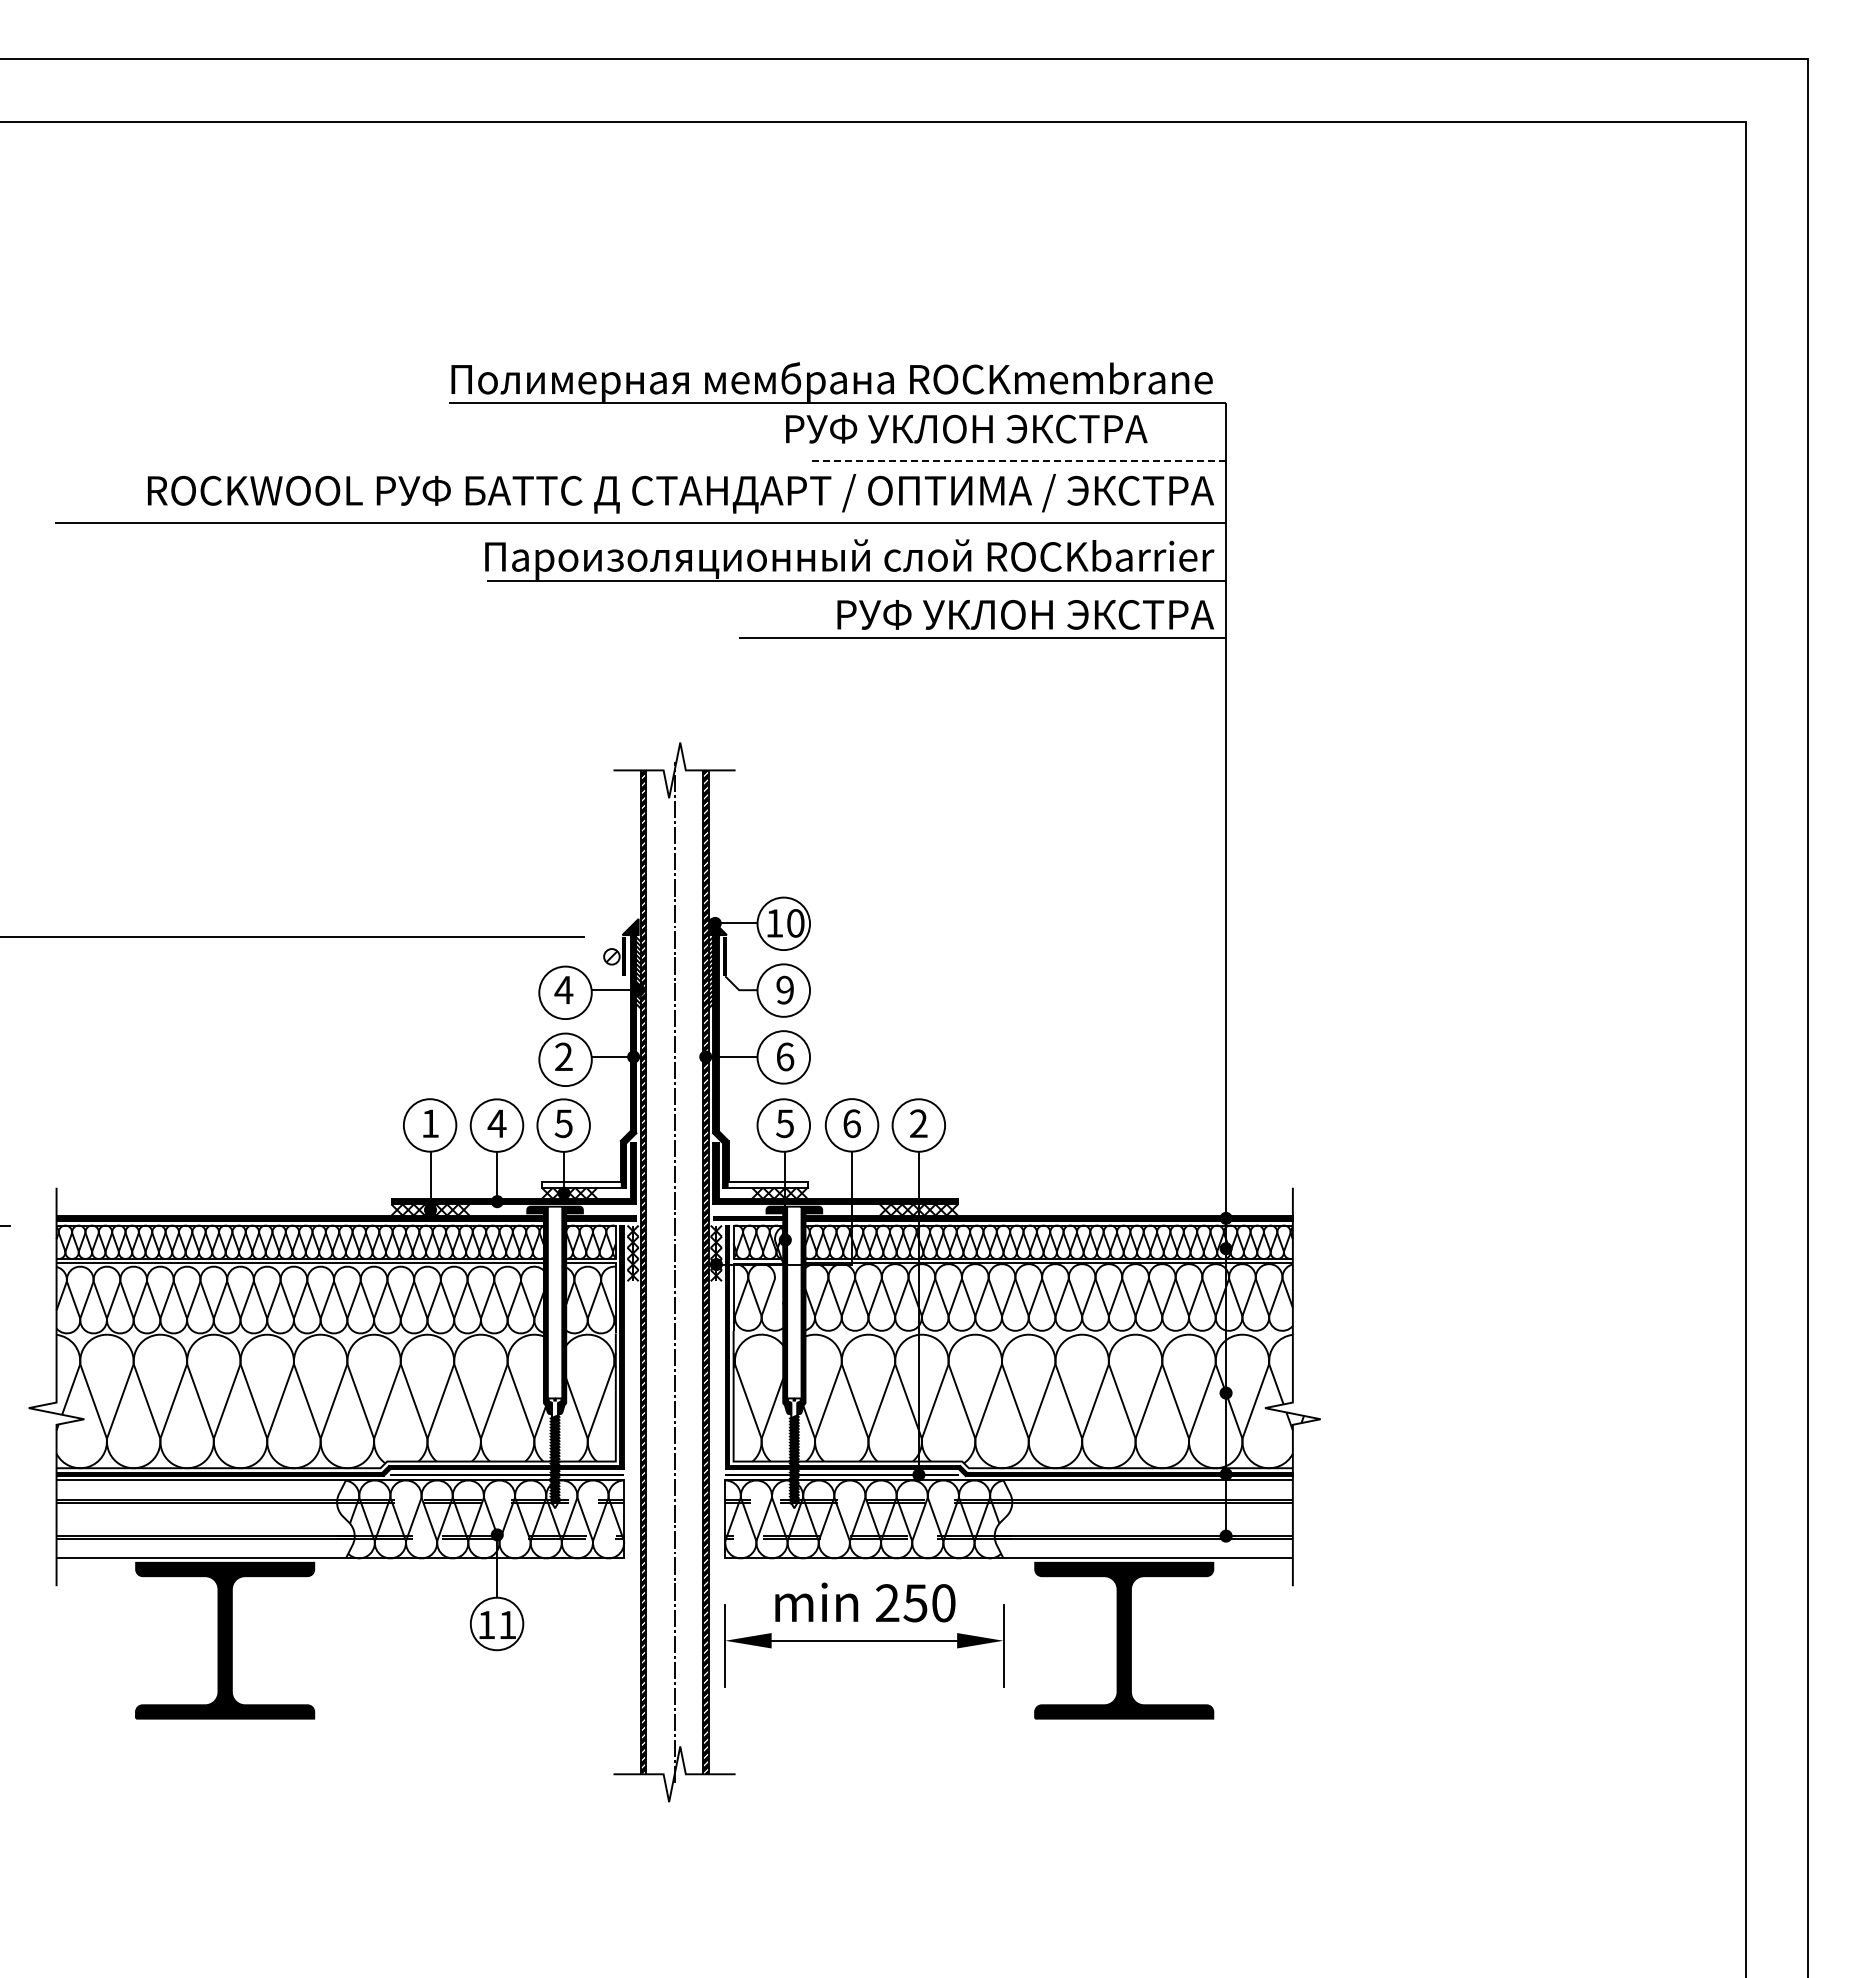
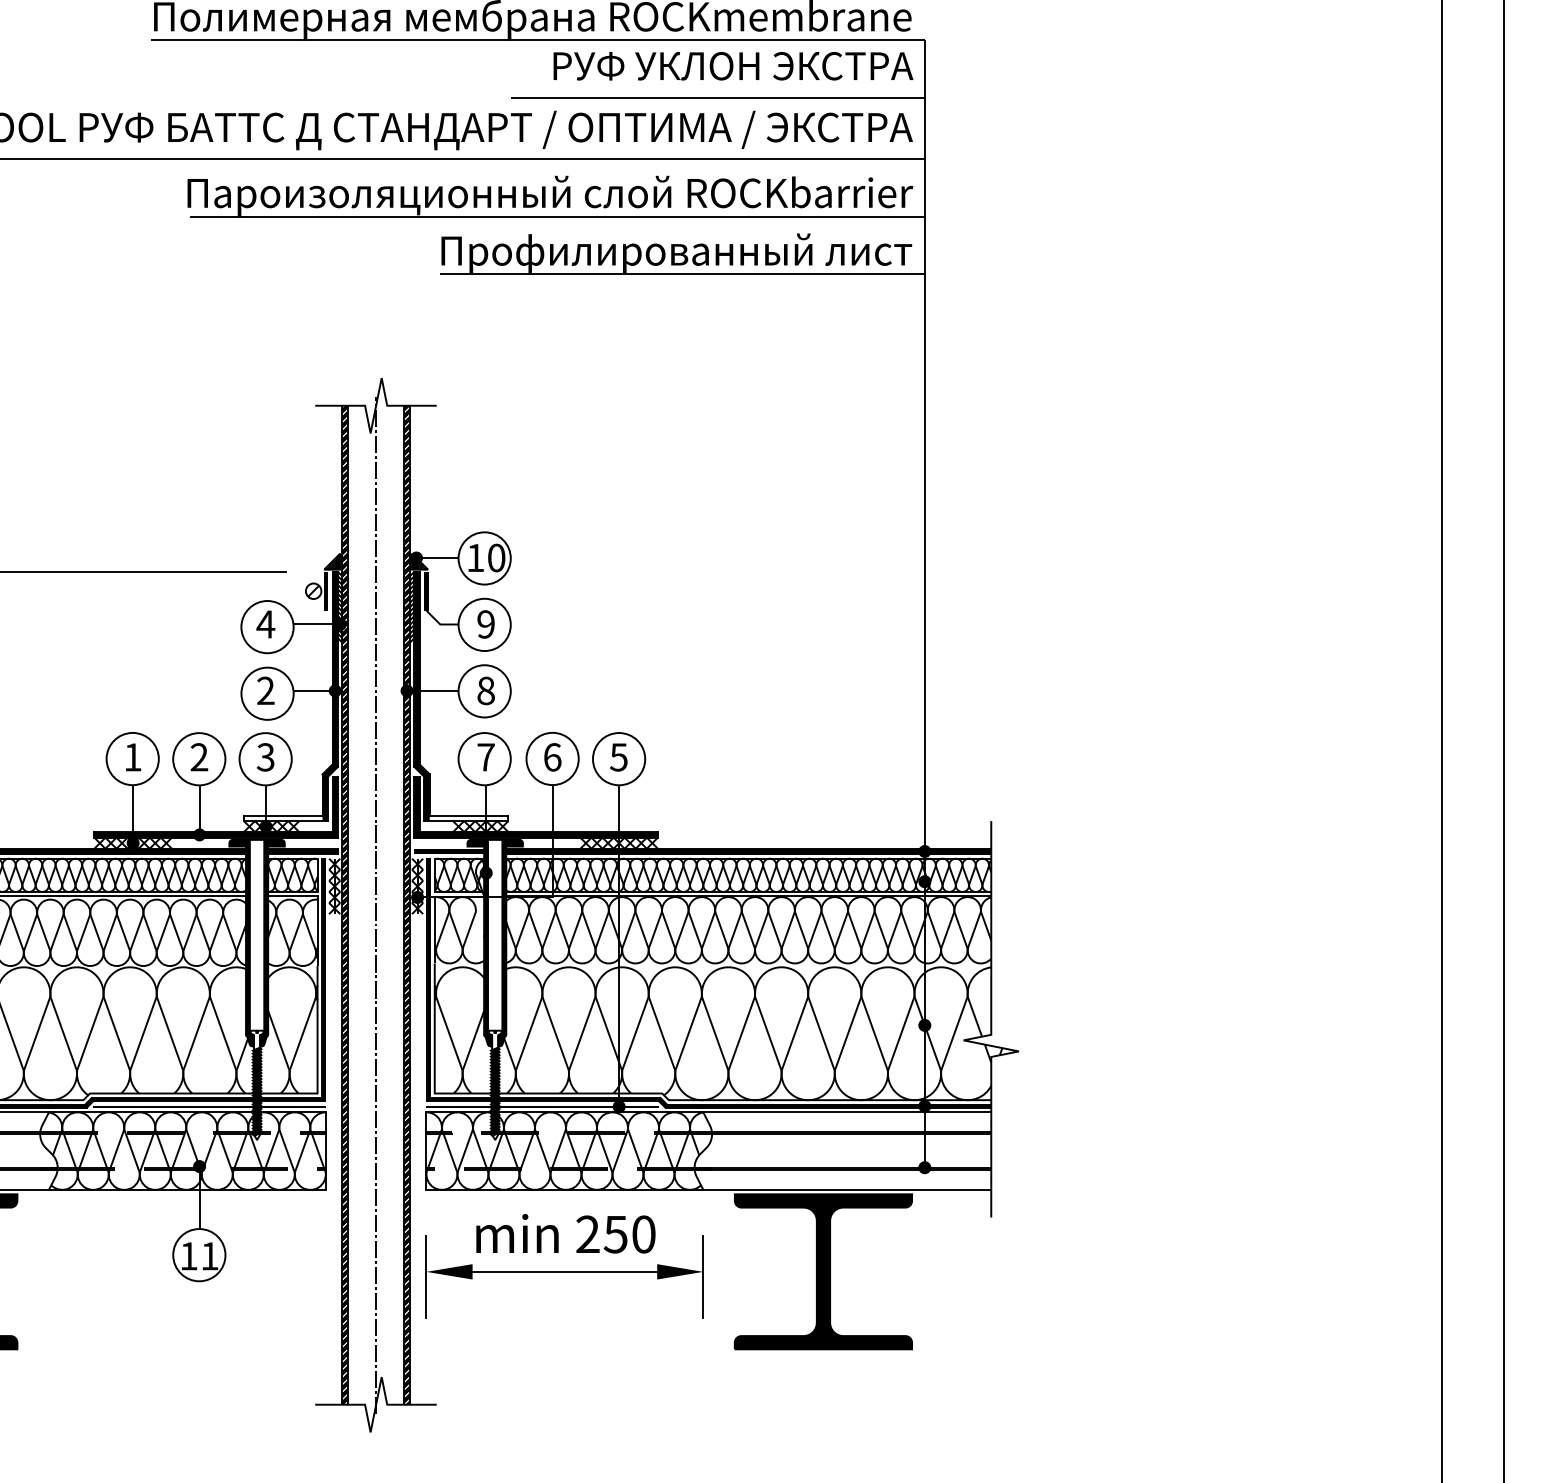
text: (966, 428) -> (733, 65), moved
line: (1018, 461) -> (718, 98), dashed -> solid
text: (977, 616) -> (677, 252), РУФ УКЛОН ЭКСТРА -> Профилированный лист
text: (785, 1056) -> (486, 690), 6 -> 8
text: (496, 1123) -> (198, 757), 4 -> 2
text: (563, 1123) -> (265, 757), 5 -> 3
text: (785, 1123) -> (486, 757), 5 -> 7
text: (918, 1123) -> (618, 757), 2 -> 5

